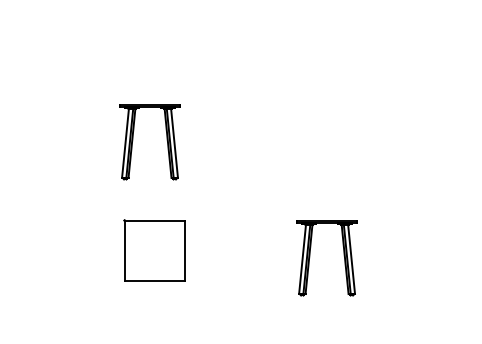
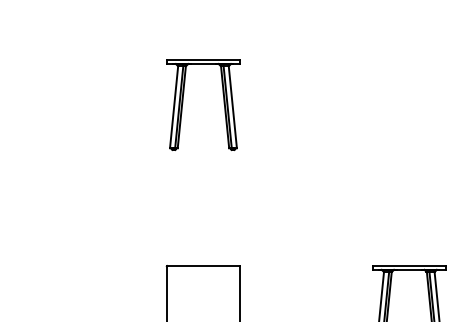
part: (133, 140) -> (183, 103), moved

